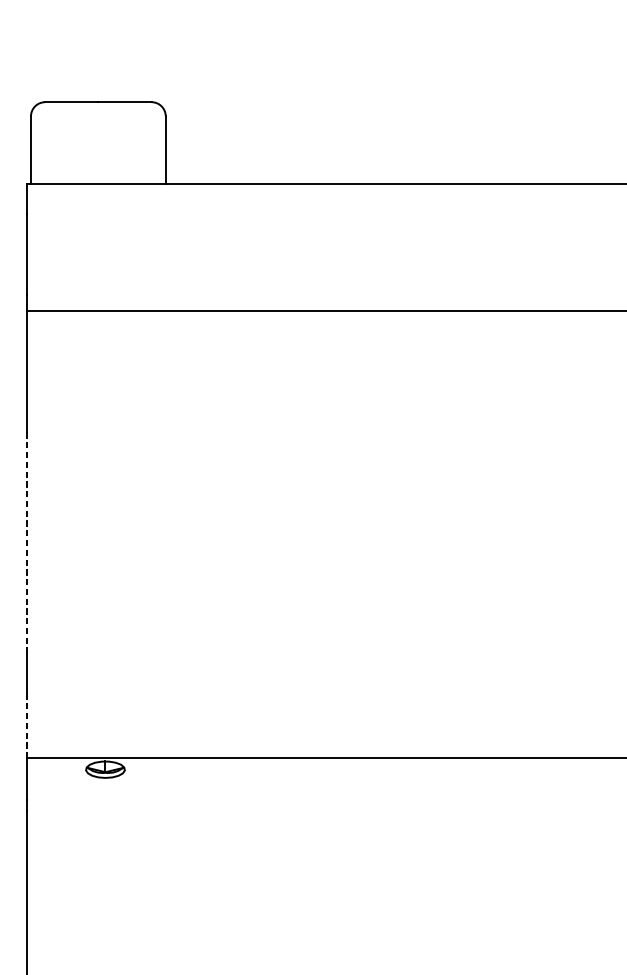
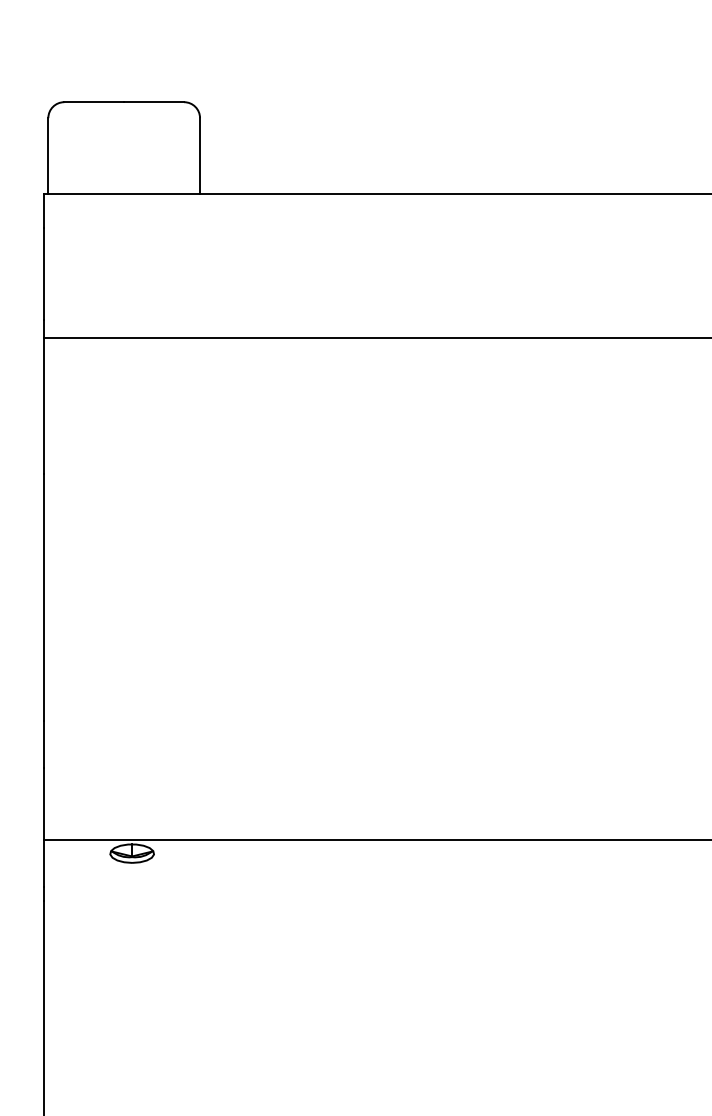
line: (27, 542) -> (44, 597), dashed -> solid
line: (27, 726) -> (44, 804), dashed -> solid

